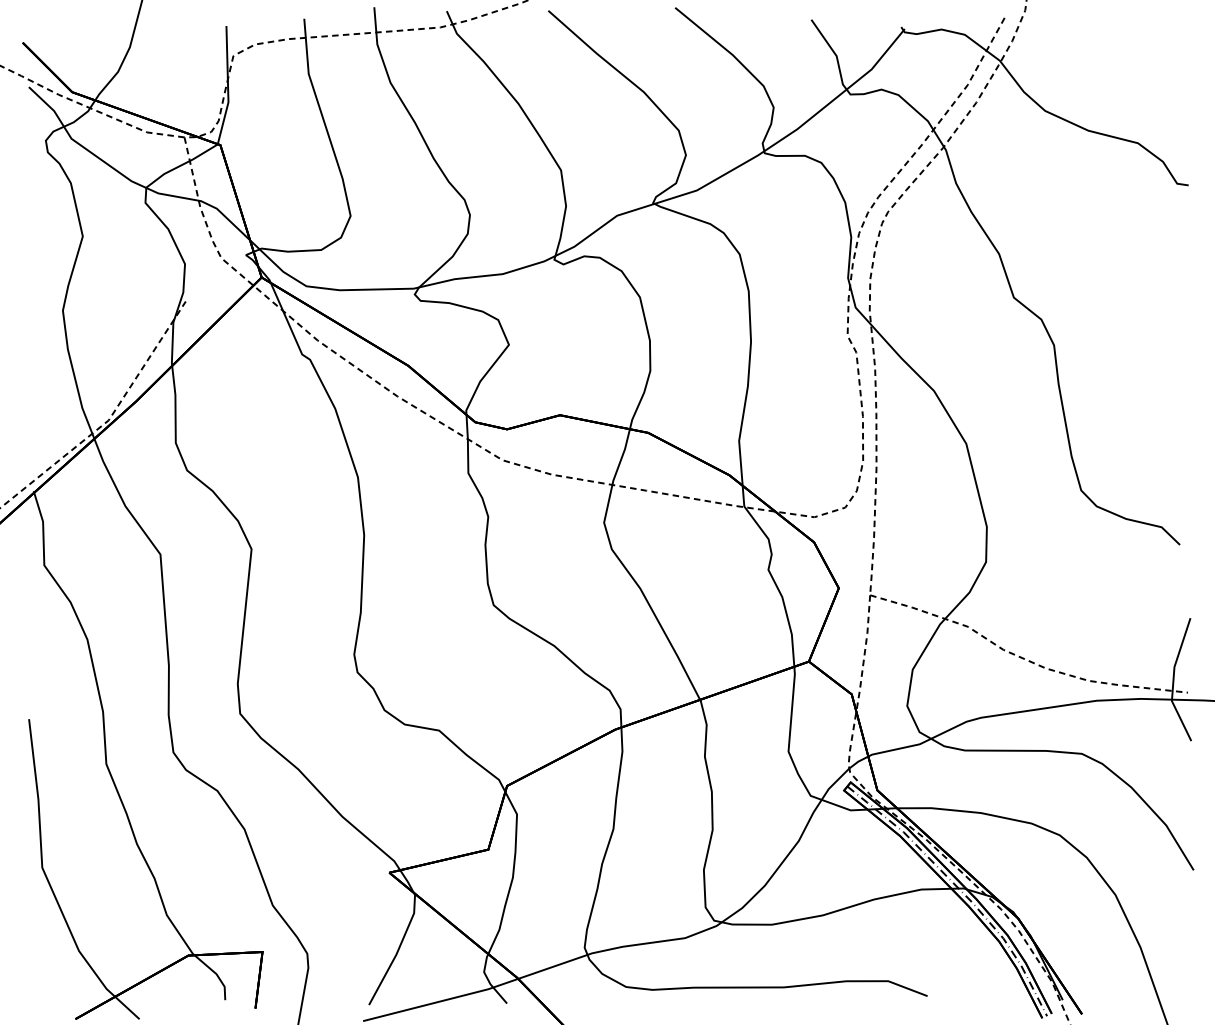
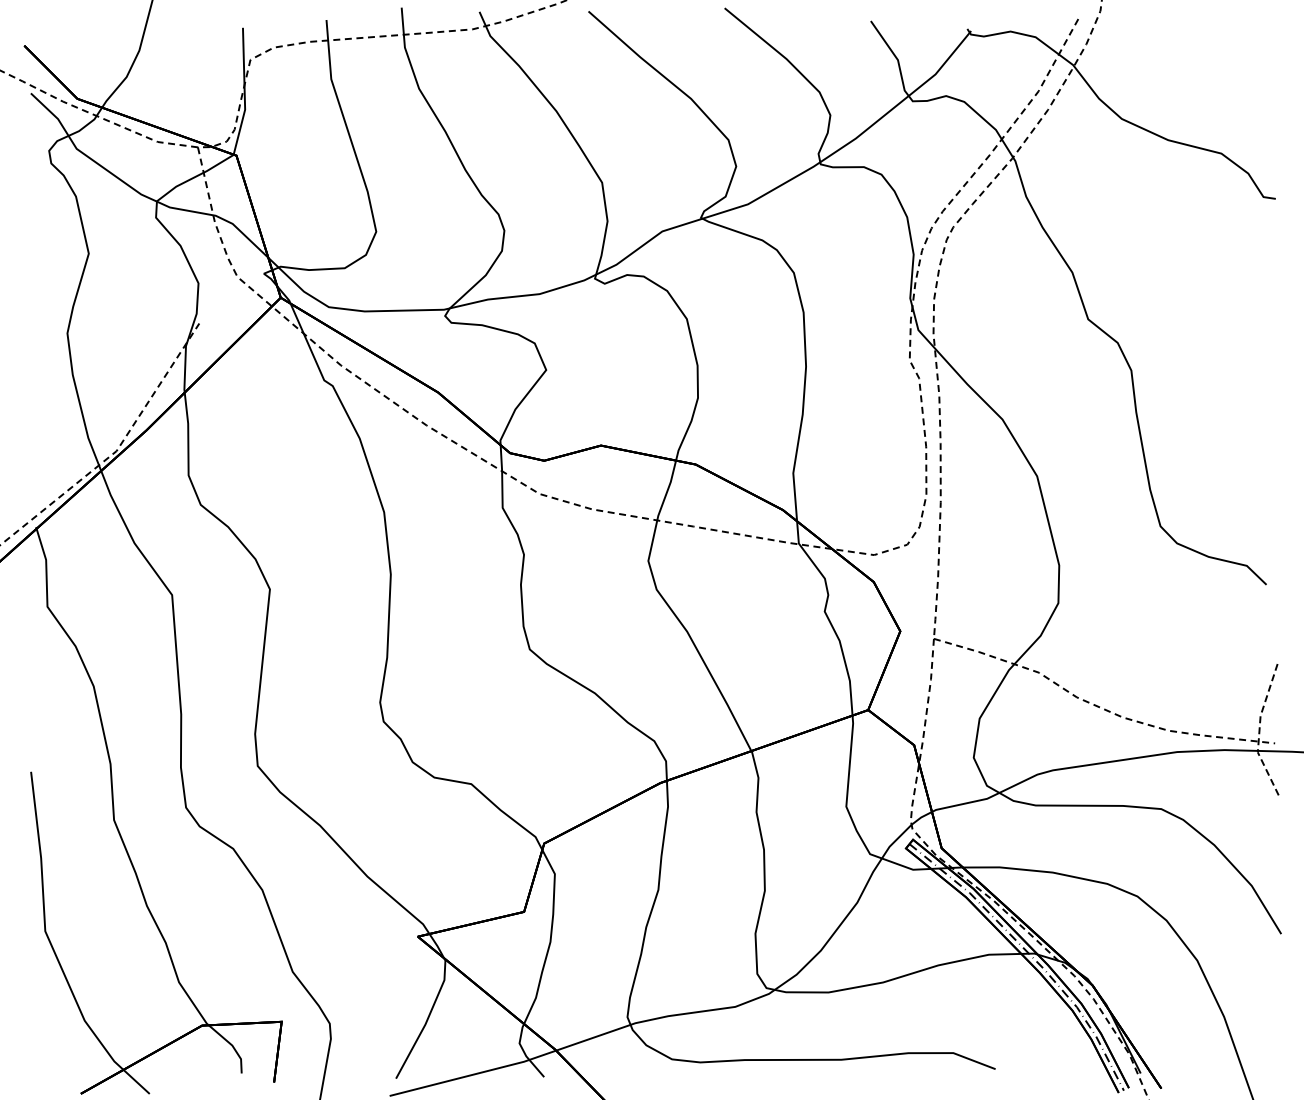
line: (1173, 679) -> (1259, 729), solid -> dashed

